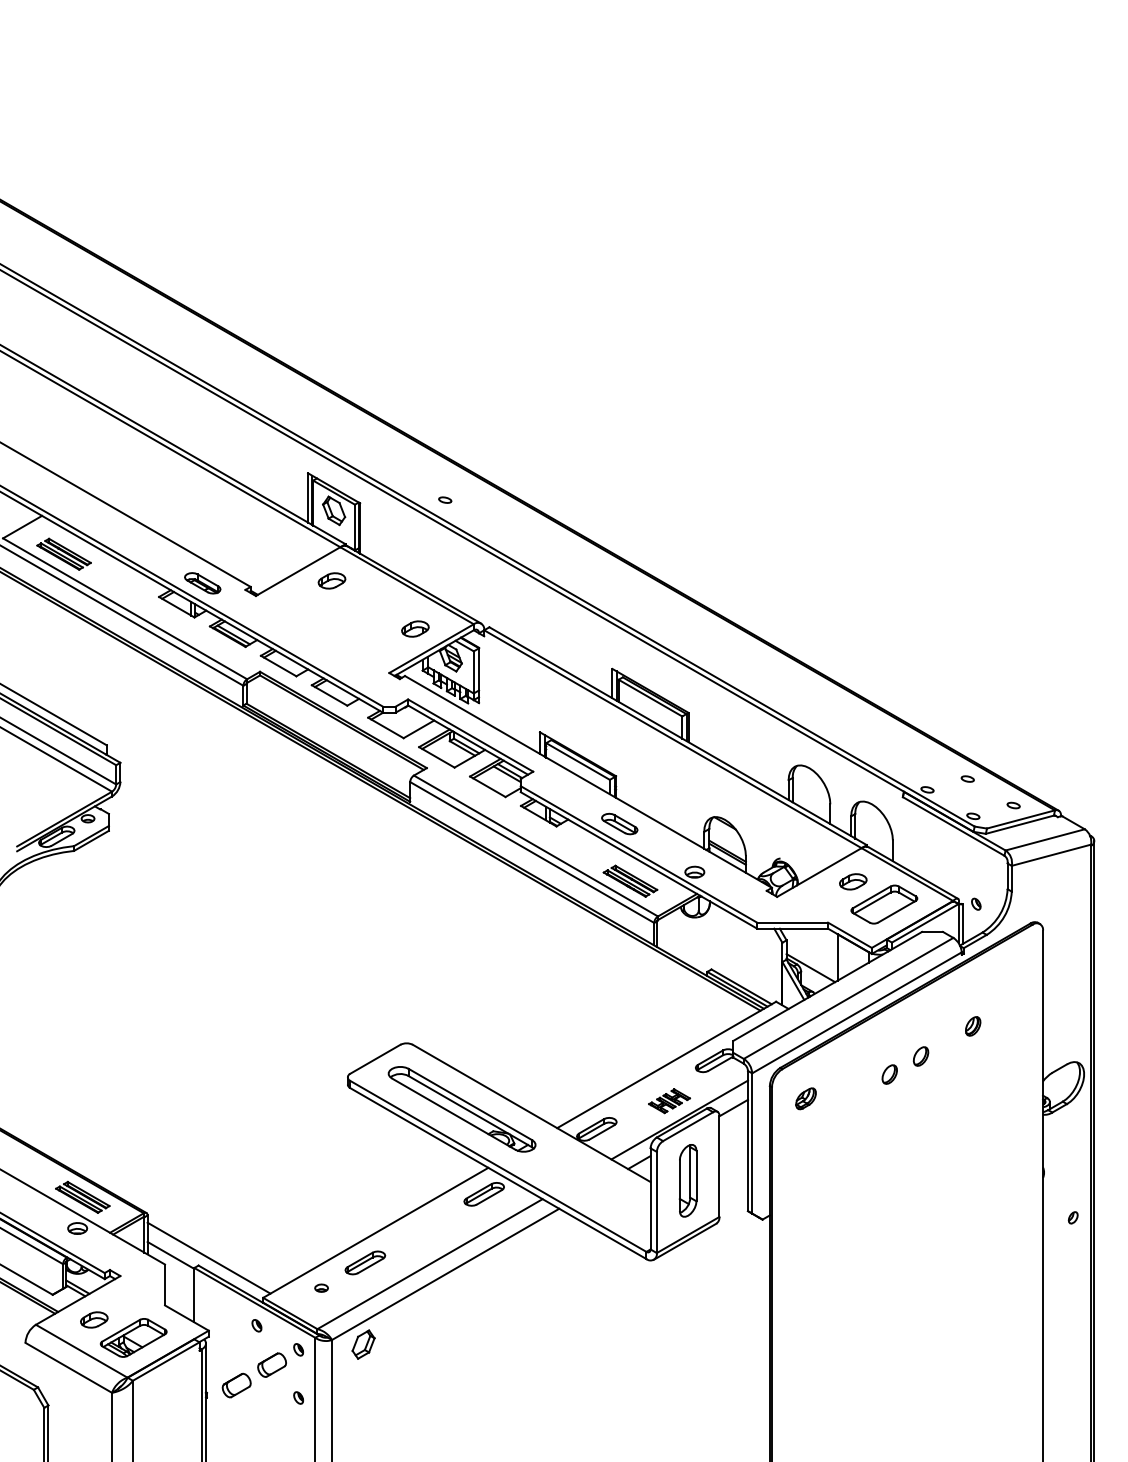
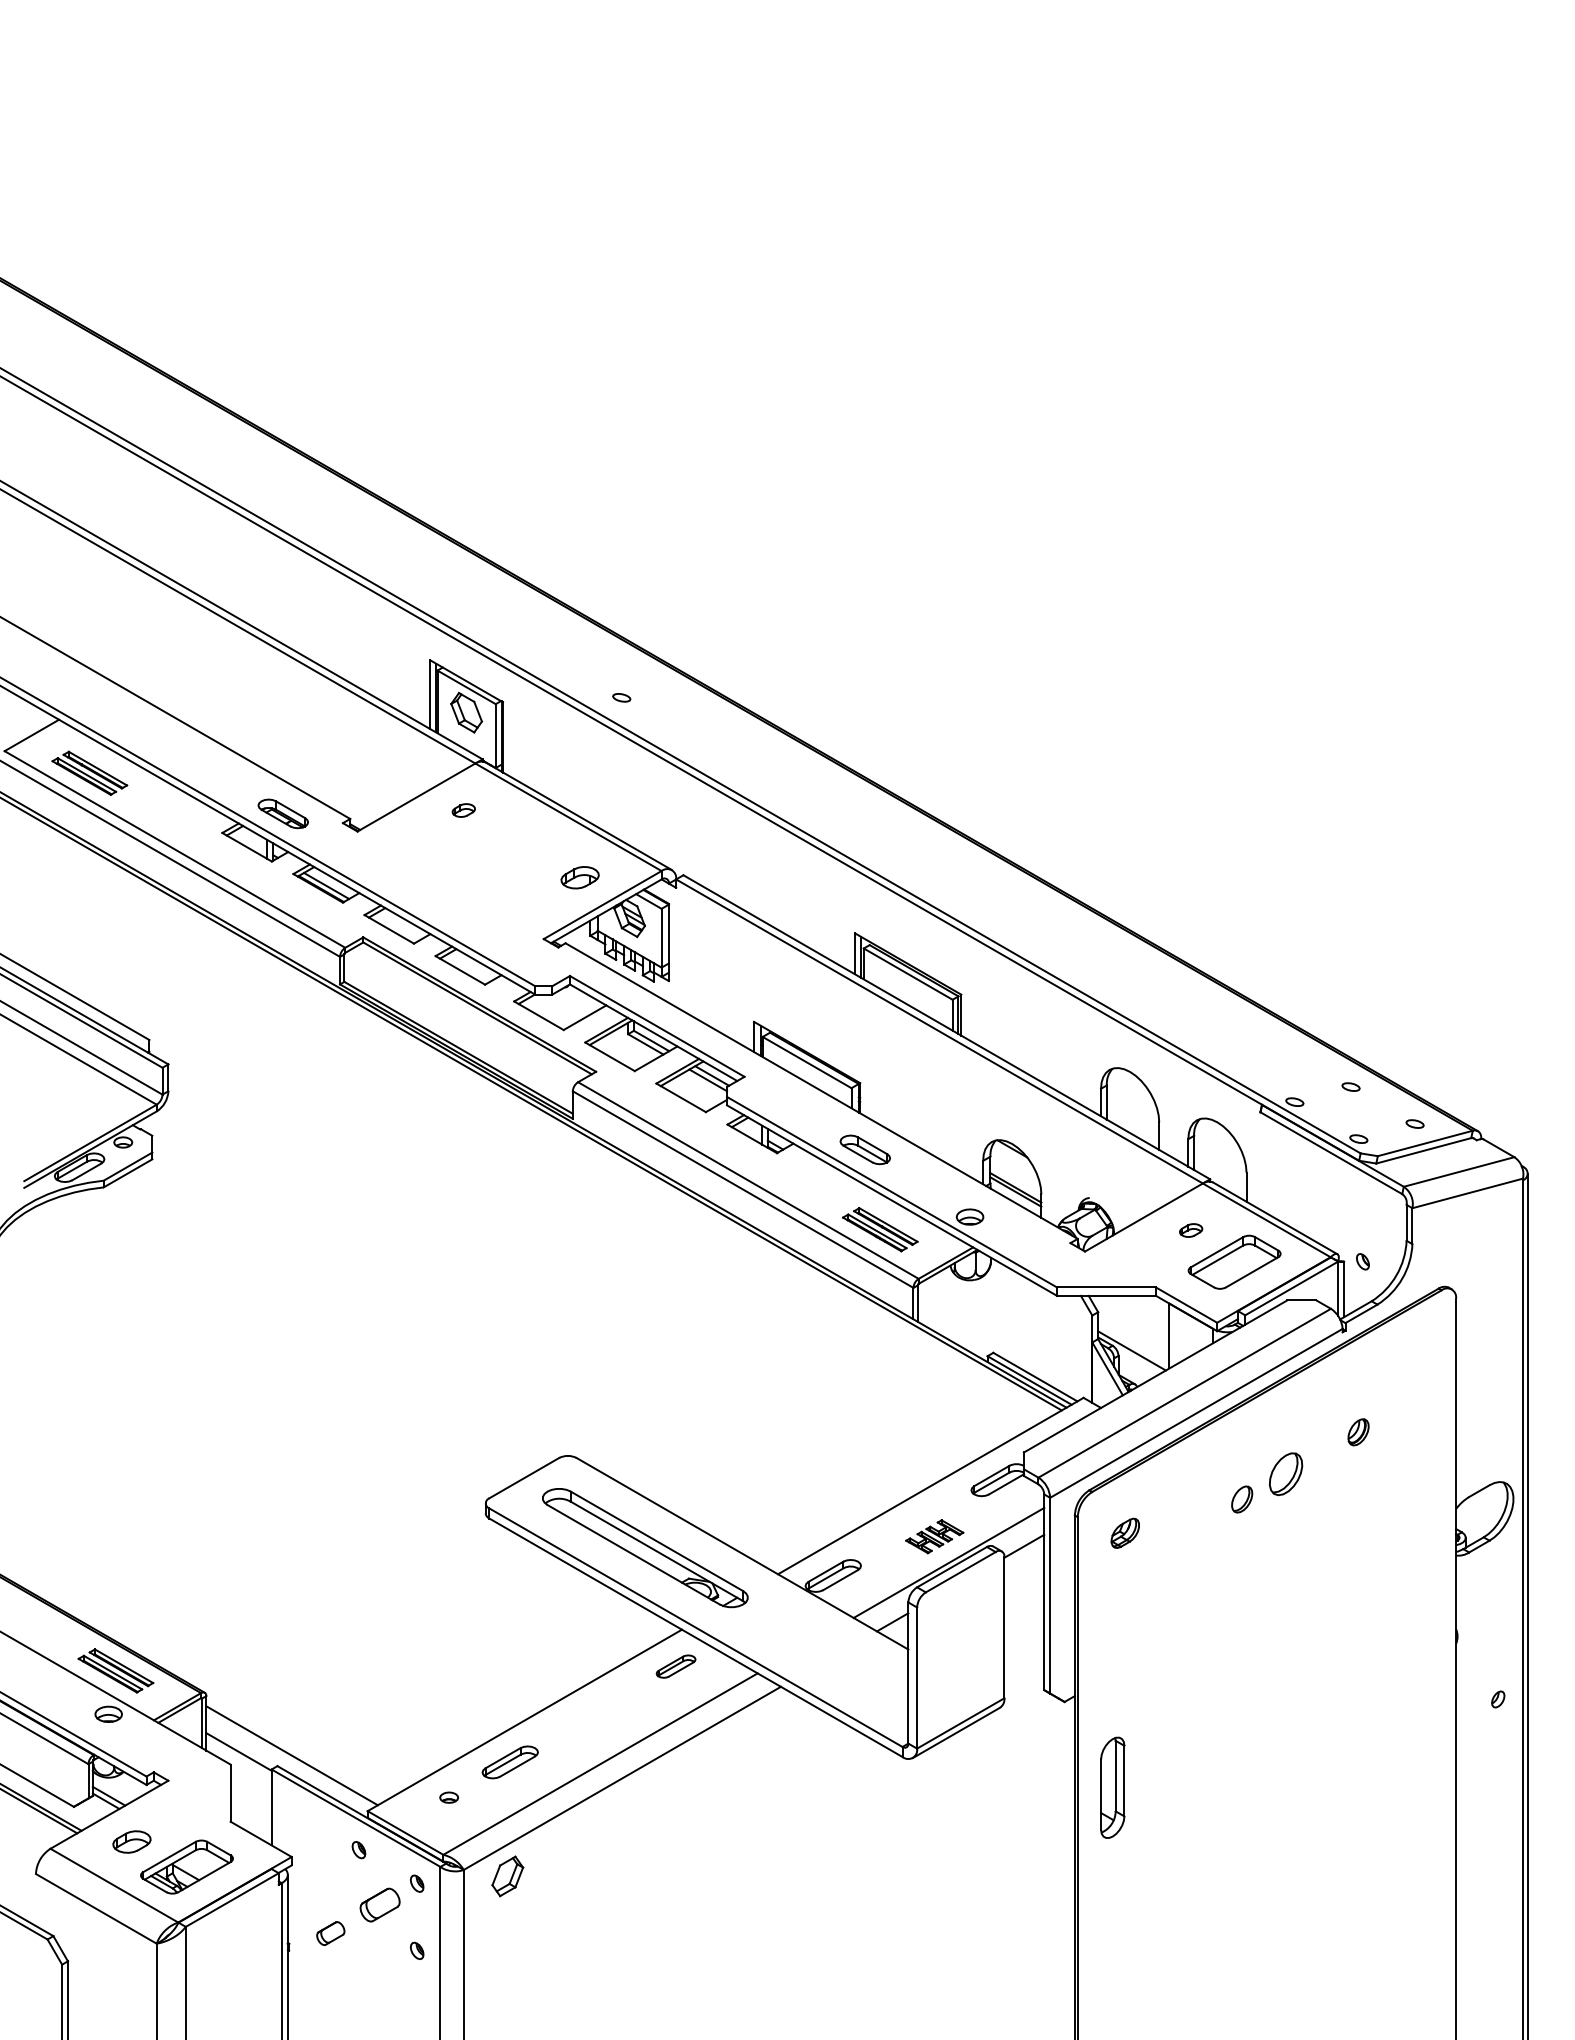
part: (331, 580) -> (463, 810), size x0.6
part: (852, 881) -> (1190, 1230), size x0.6
part: (920, 1056) -> (1285, 1474), size x1.6
part: (687, 1180) -> (1112, 1787), moved
part: (483, 1194) -> (675, 1666), size x0.7
part: (236, 1385) -> (330, 1933), size x0.7

